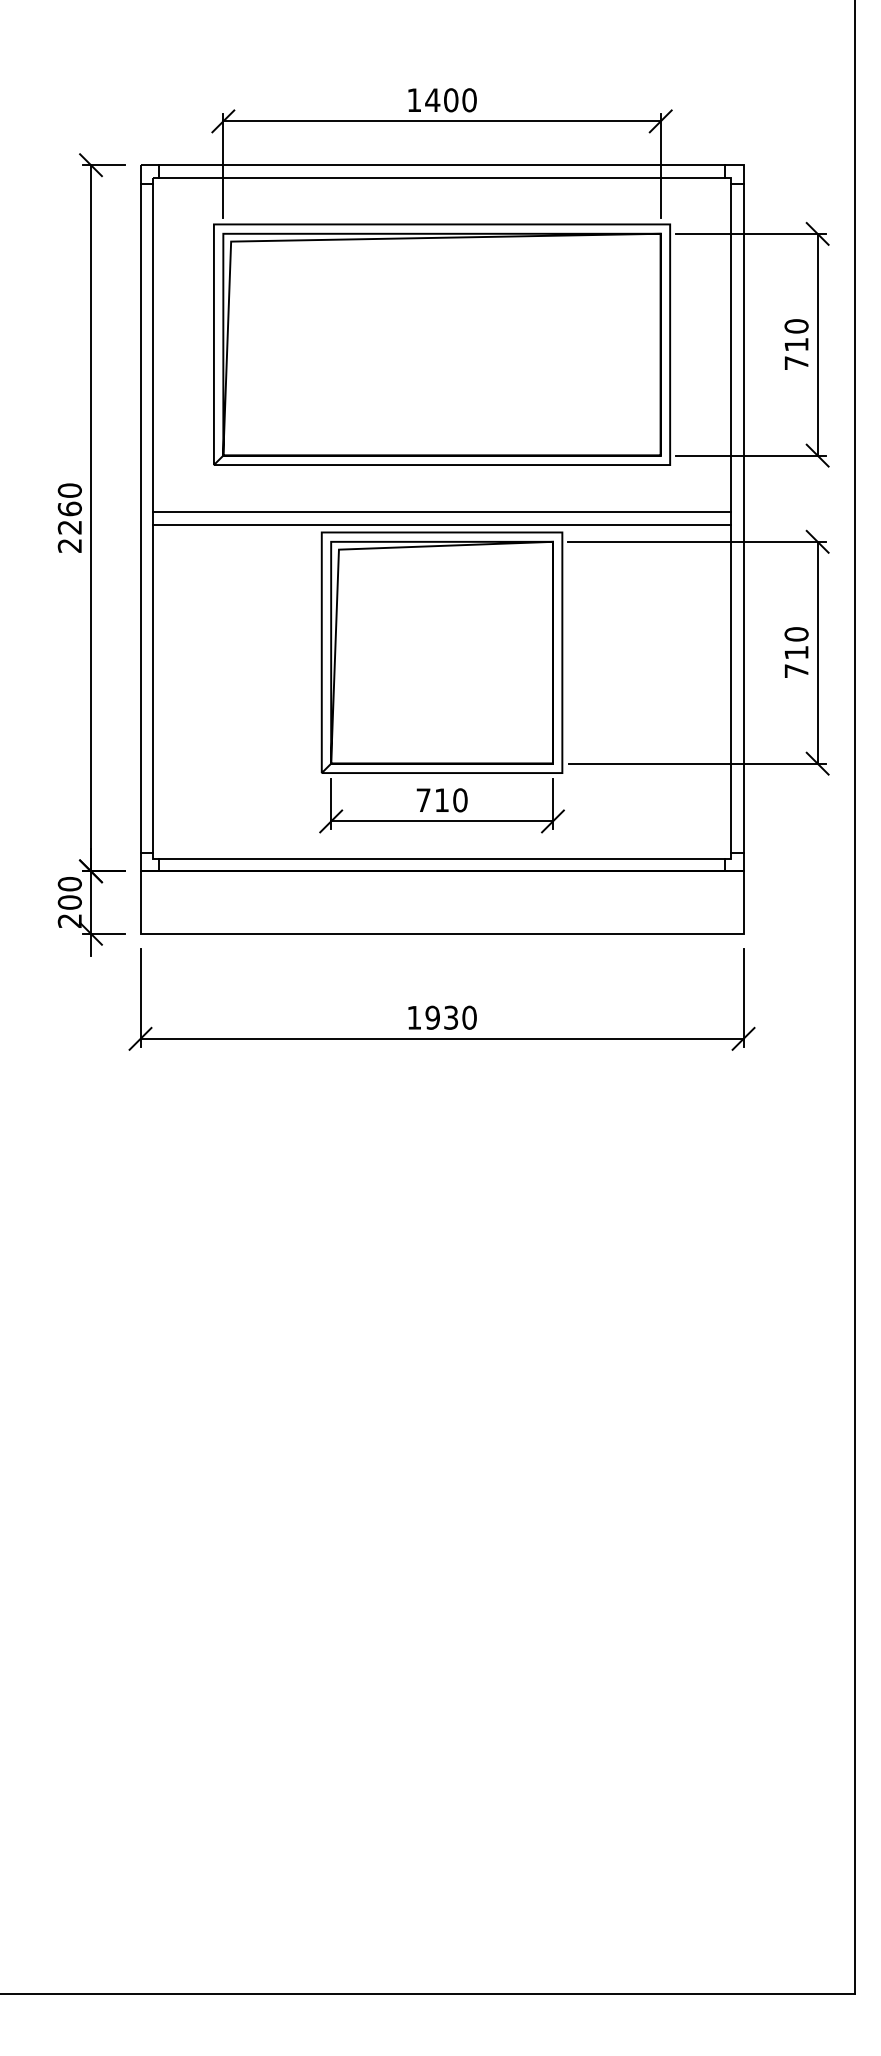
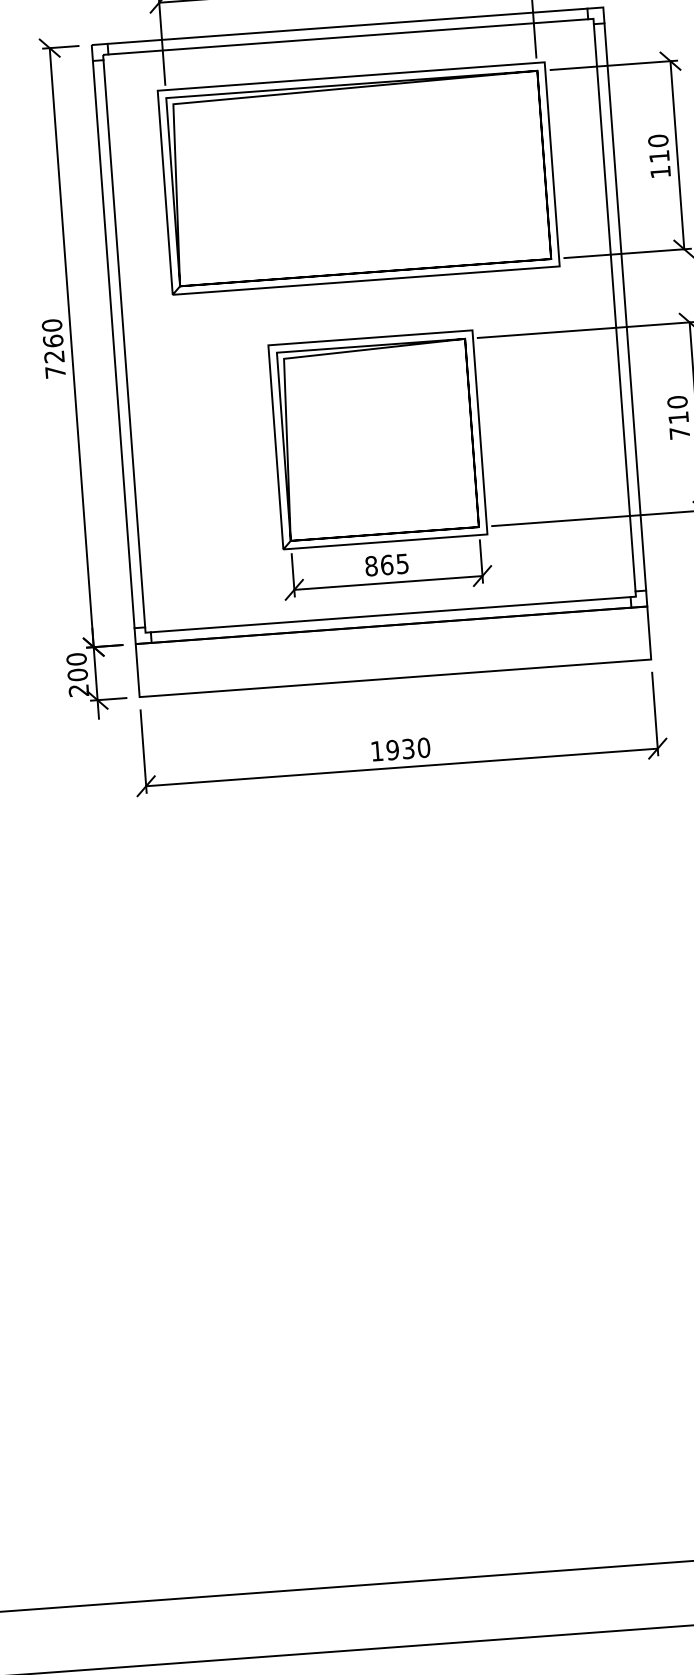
text: (796, 362) -> (660, 171), 710 -> 110
line: (442, 512) -> (369, 320), removed
line: (442, 524) -> (370, 331), removed
text: (69, 545) -> (55, 372), 2260 -> 7260
text: (441, 800) -> (386, 565), 710 -> 865

